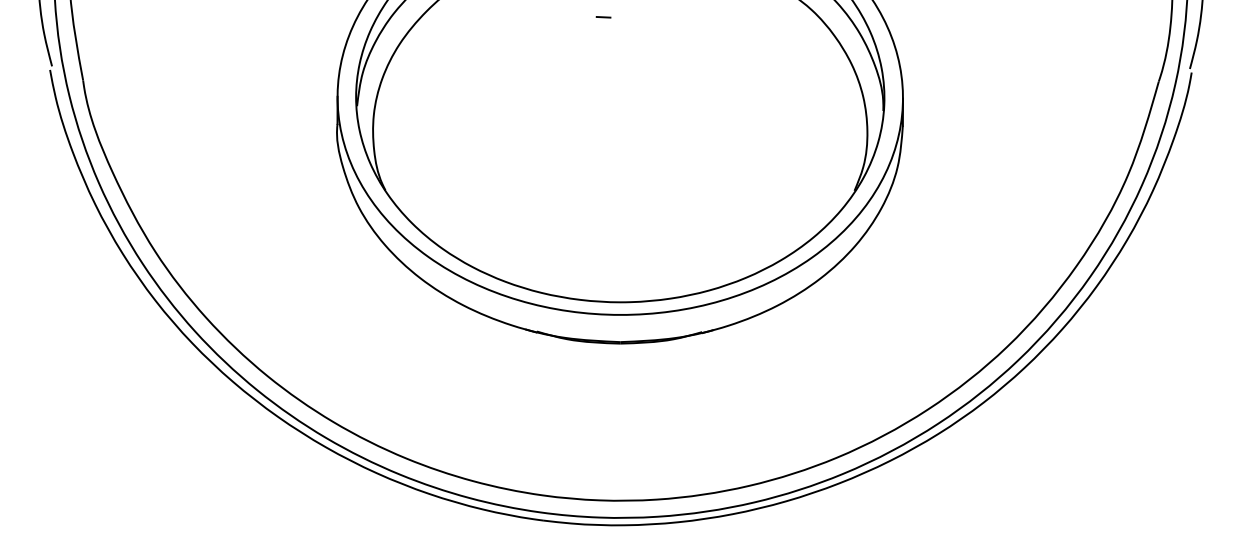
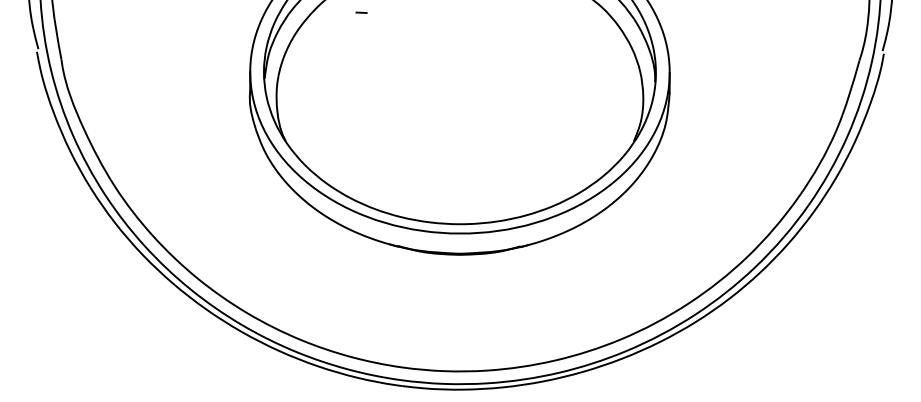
line: (603, 17) -> (361, 12), moved

